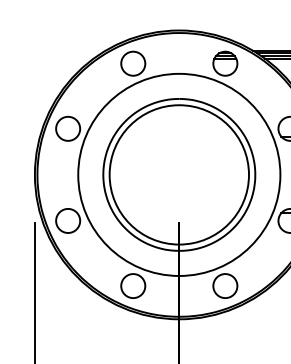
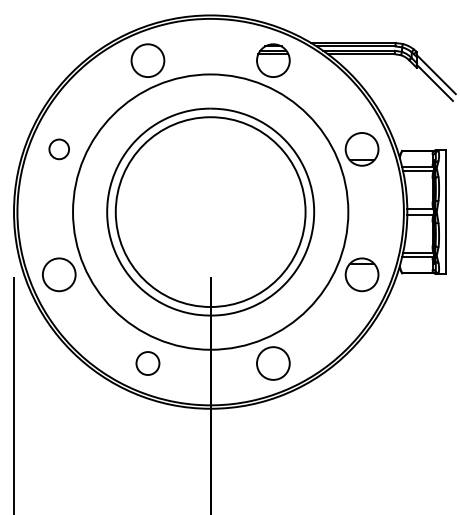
circle: (67, 128) -> (58, 149), size x0.6
circle: (132, 286) -> (147, 363), size x0.7

